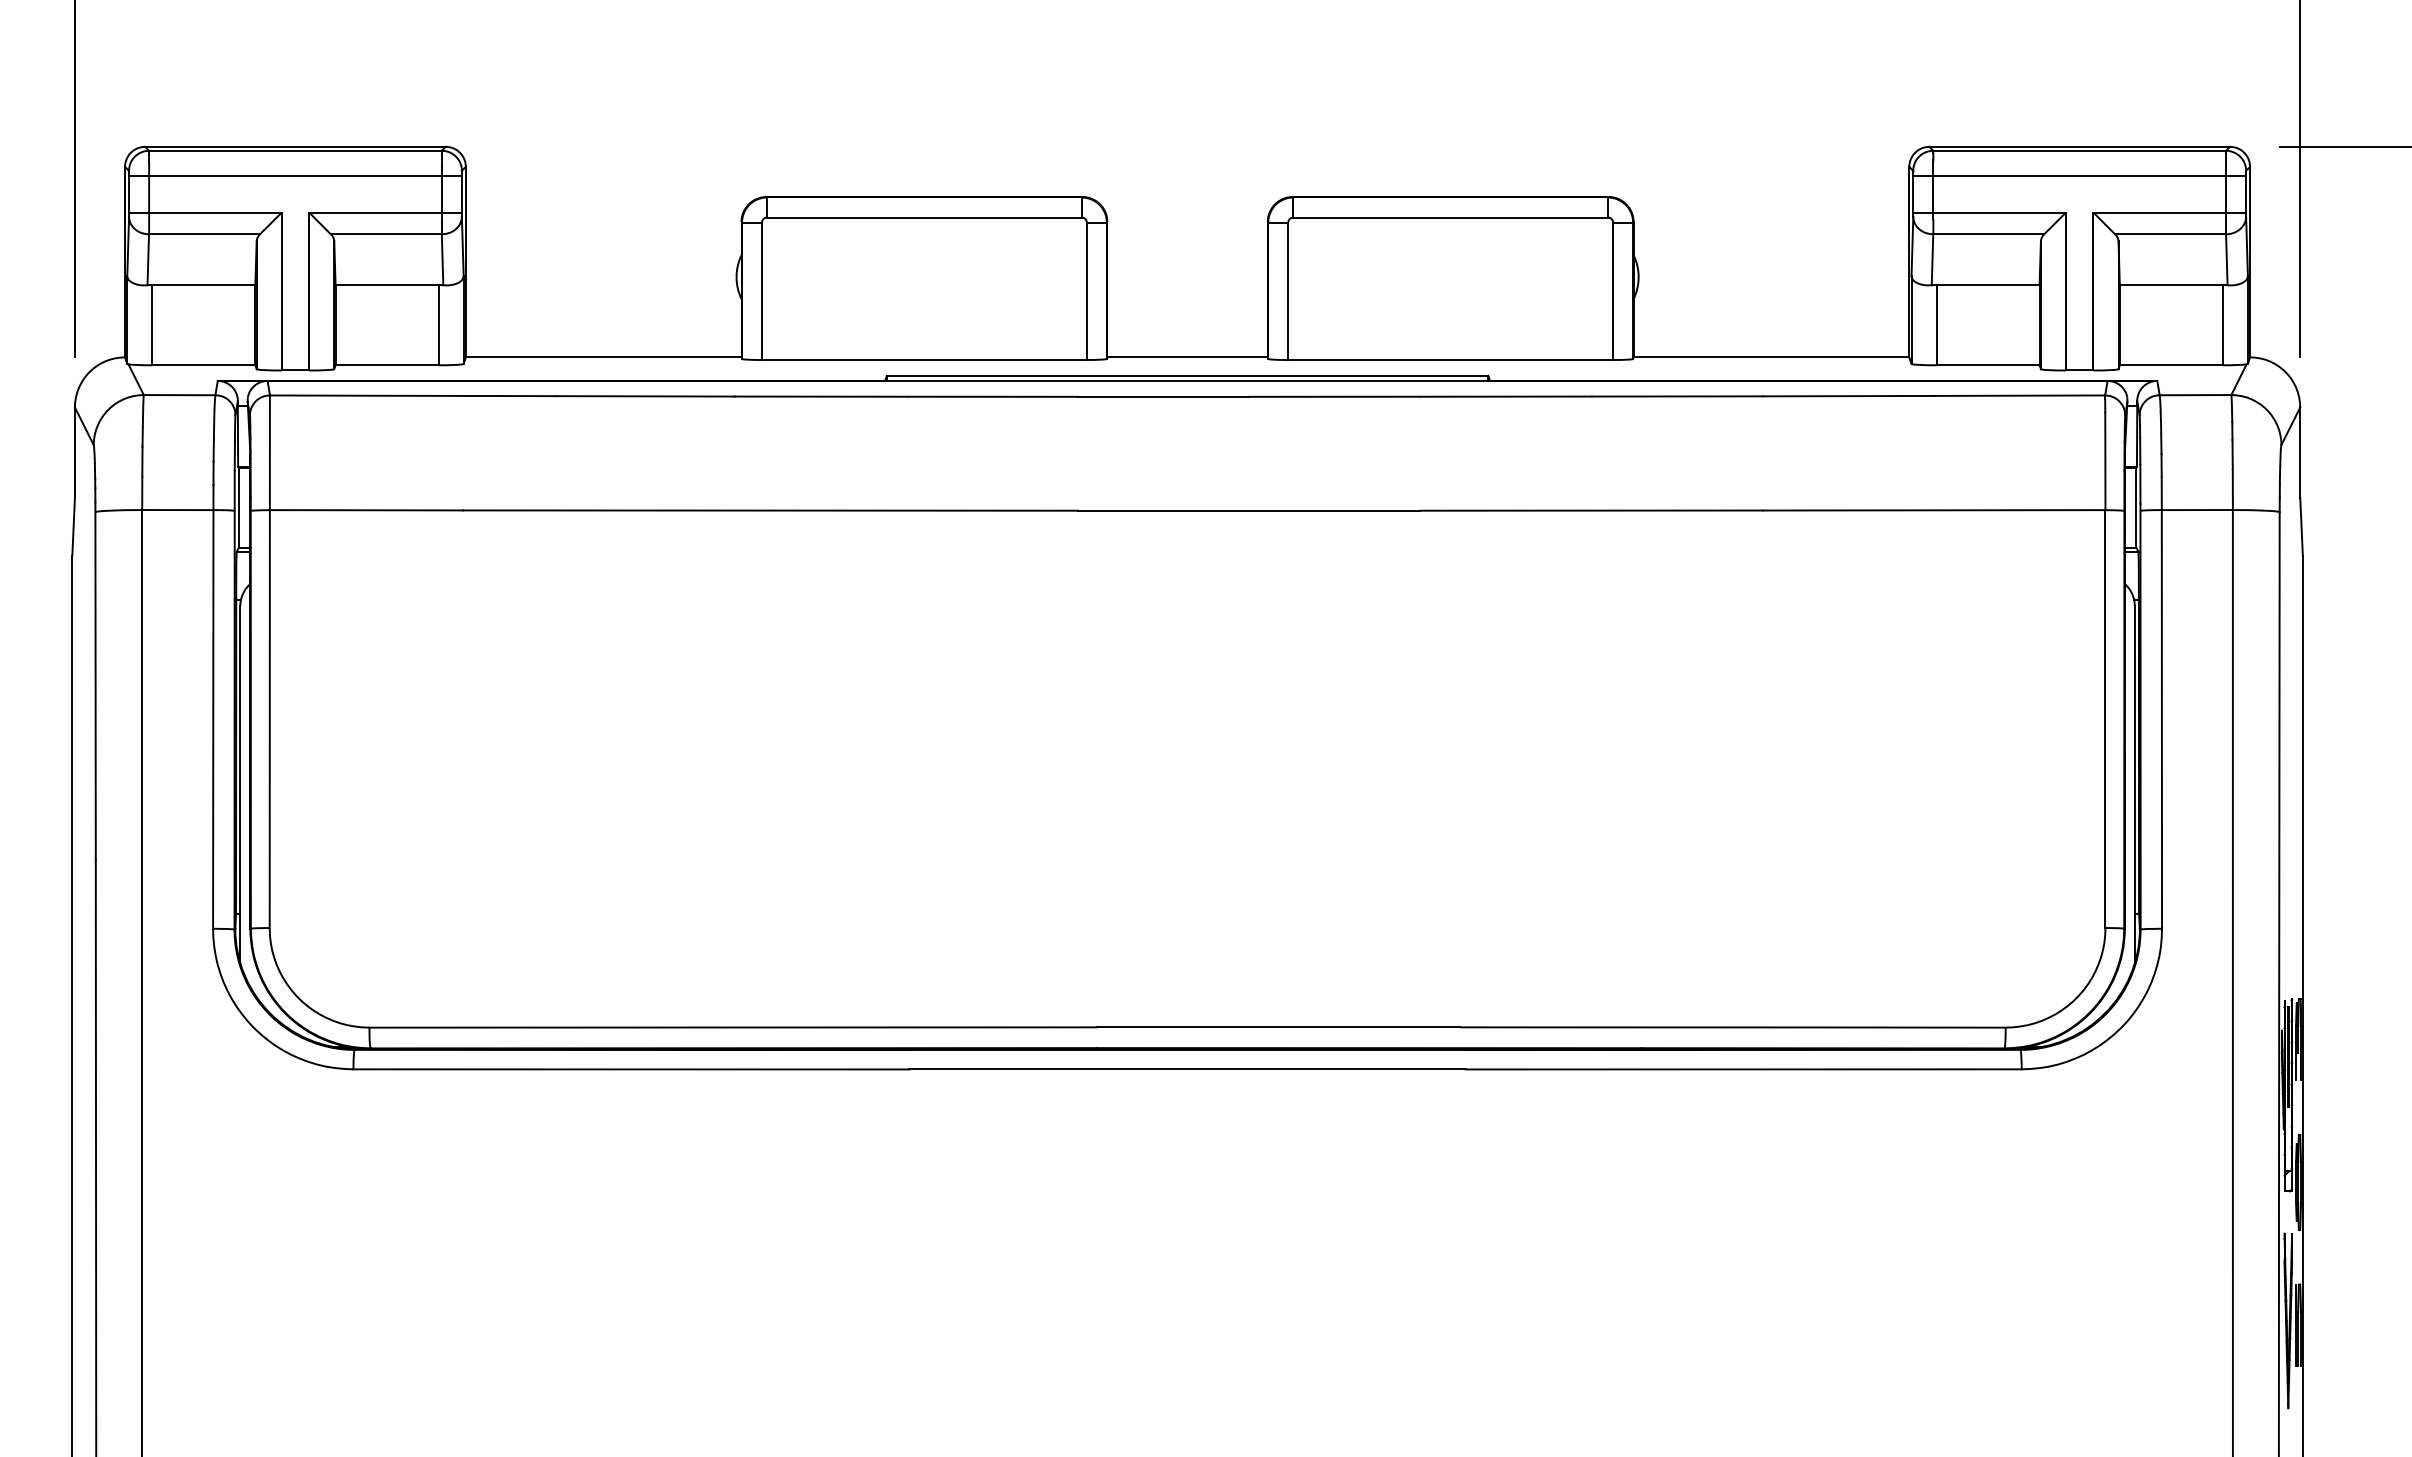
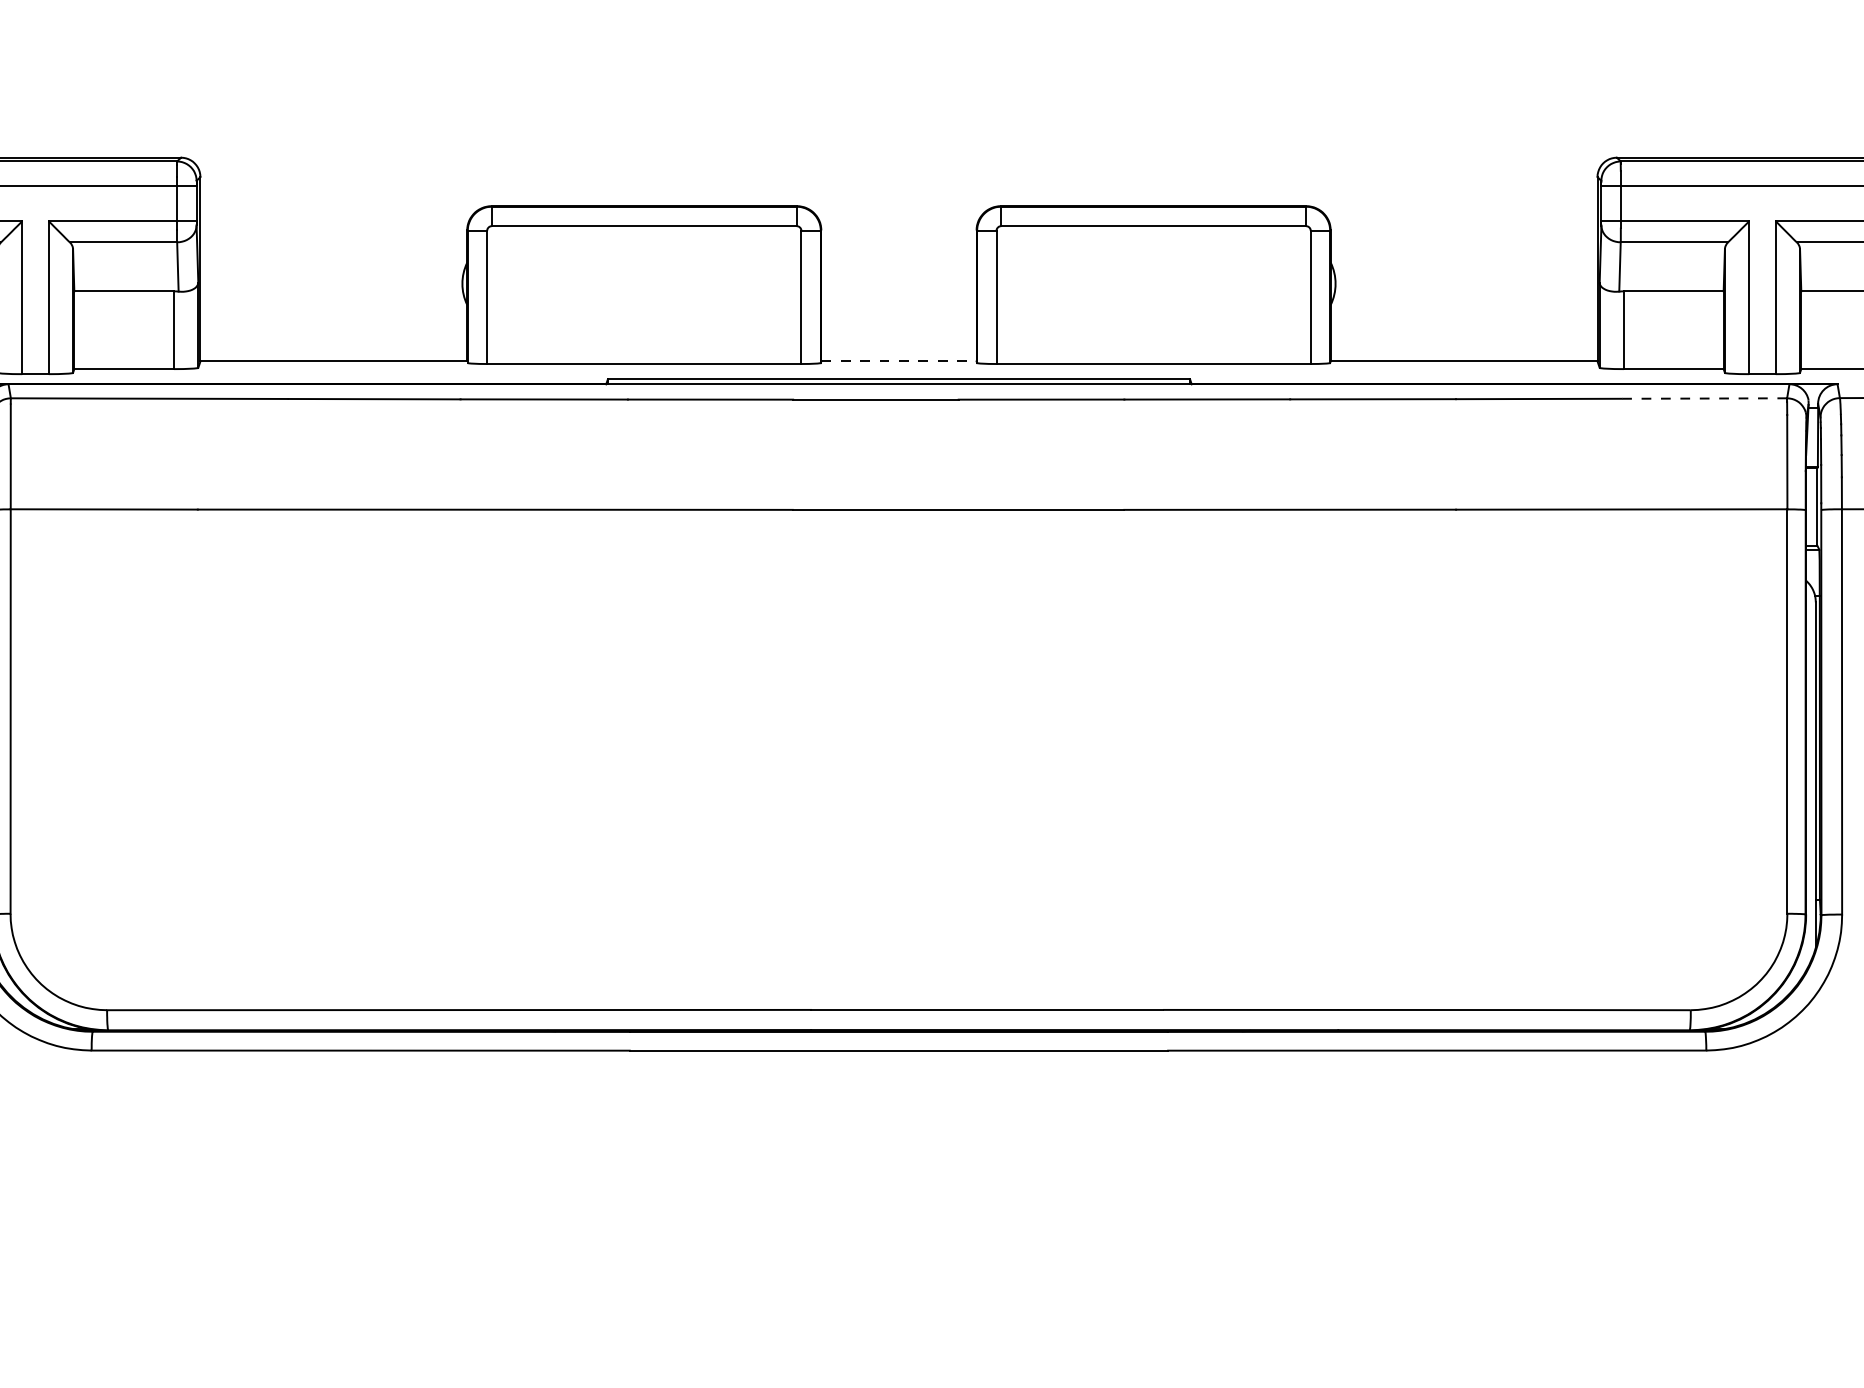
line: (1188, 357) -> (899, 361), solid -> dashed
line: (2019, 395) -> (1704, 398), solid -> dashed

